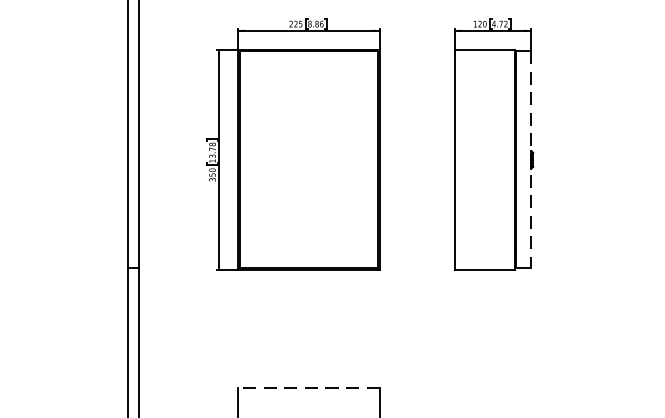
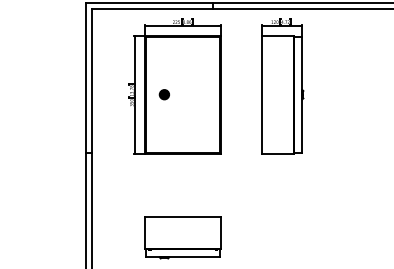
part: (271, 159) -> (163, 94), added
line: (531, 161) -> (302, 95), dashed -> solid
line: (309, 387) -> (183, 216), dashed -> solid

